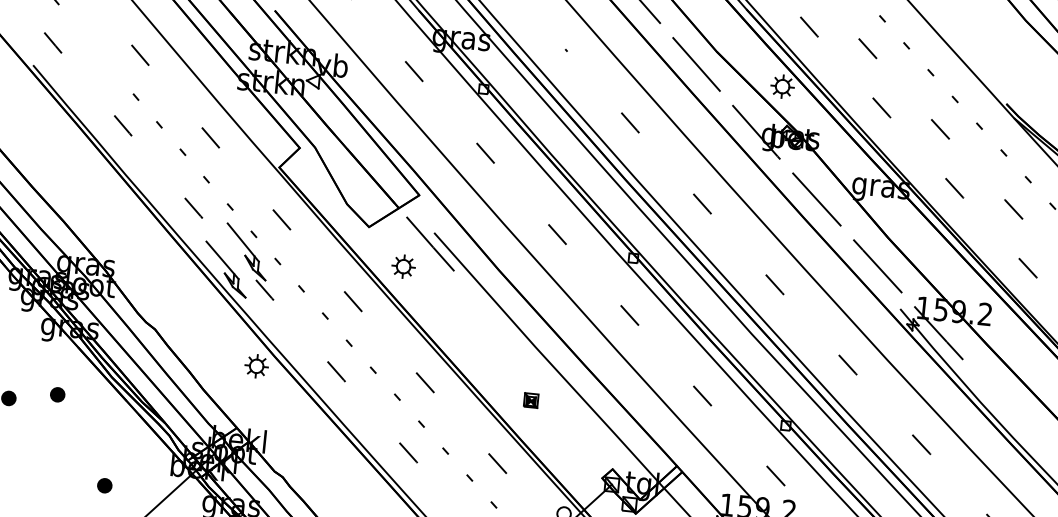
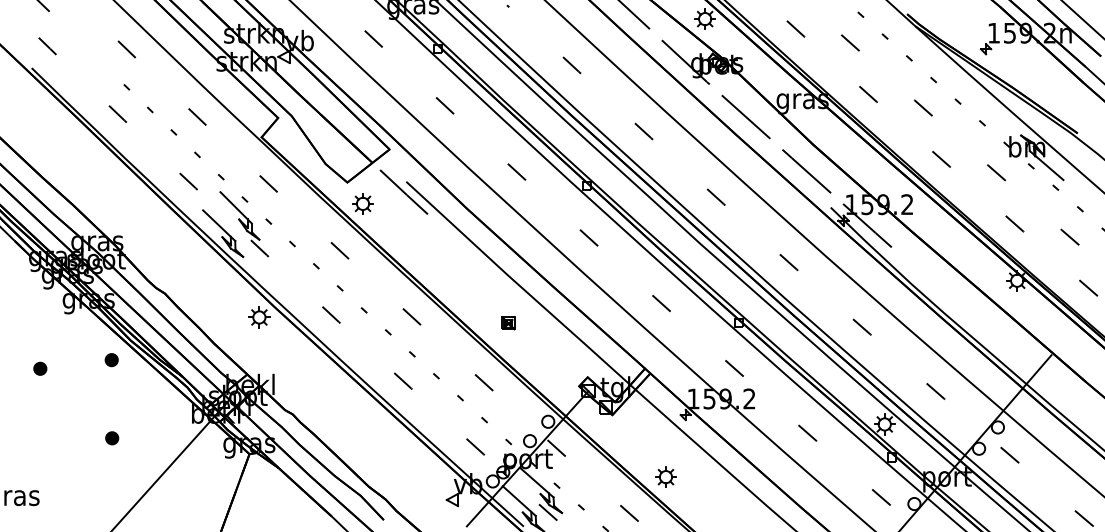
part: (403, 266) -> (362, 203), moved
part: (57, 395) -> (111, 360), moved
part: (105, 486) -> (112, 438), moved

